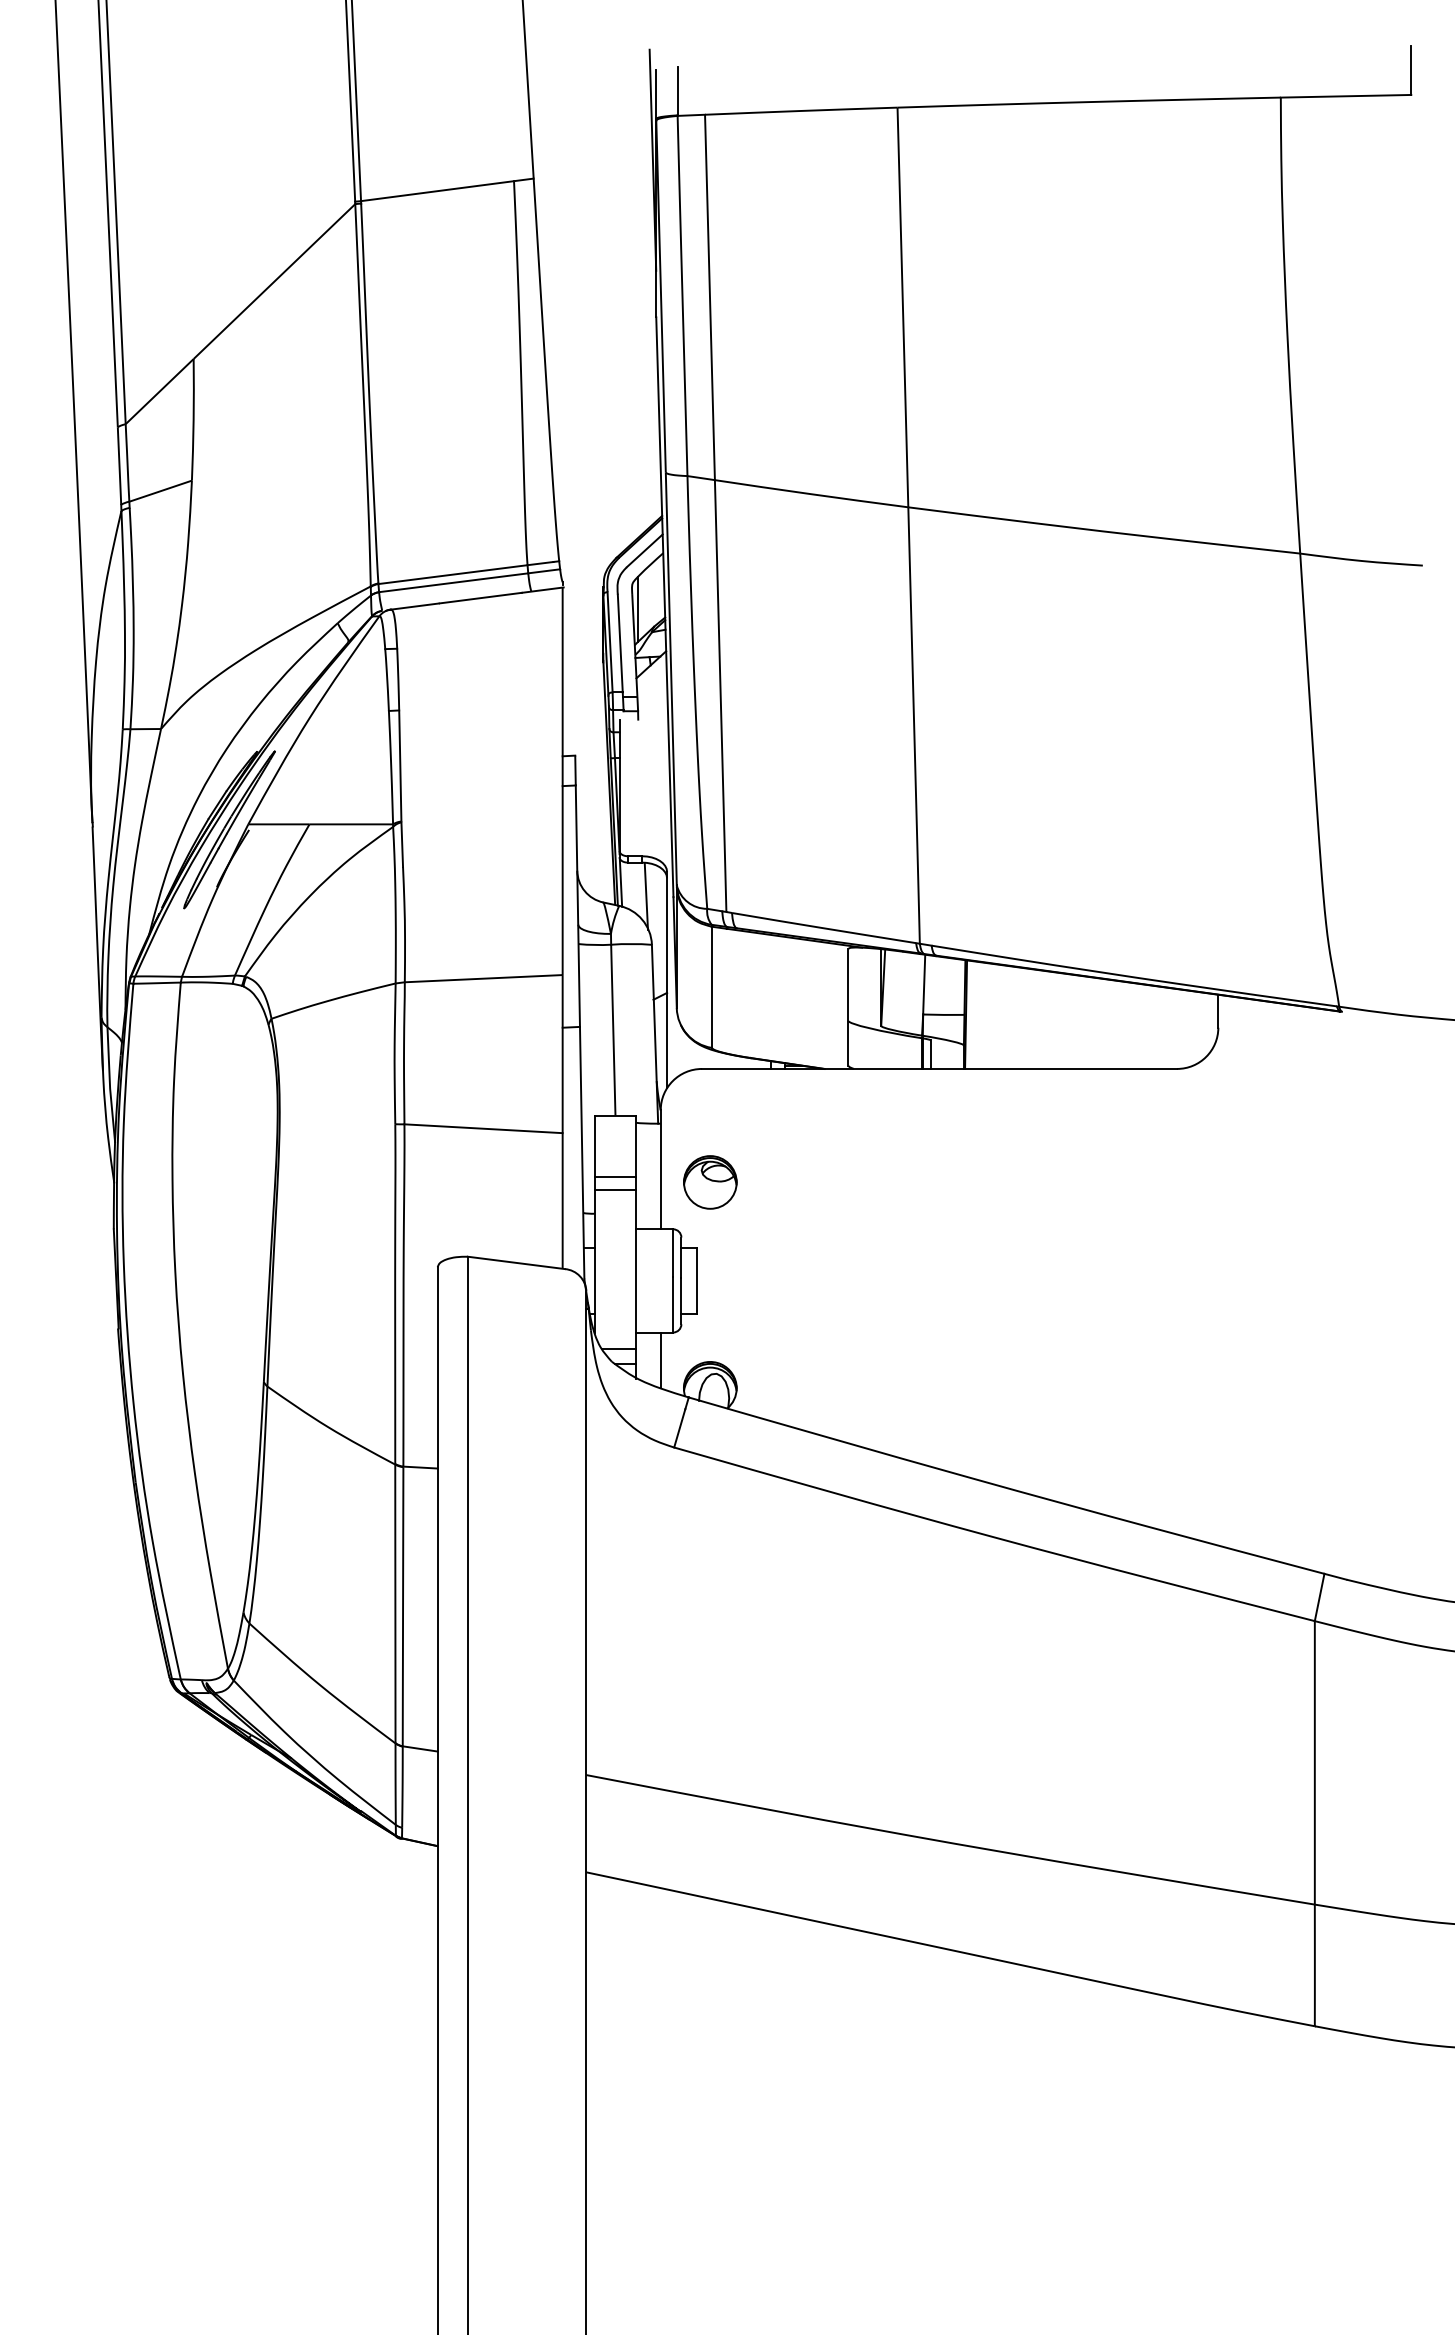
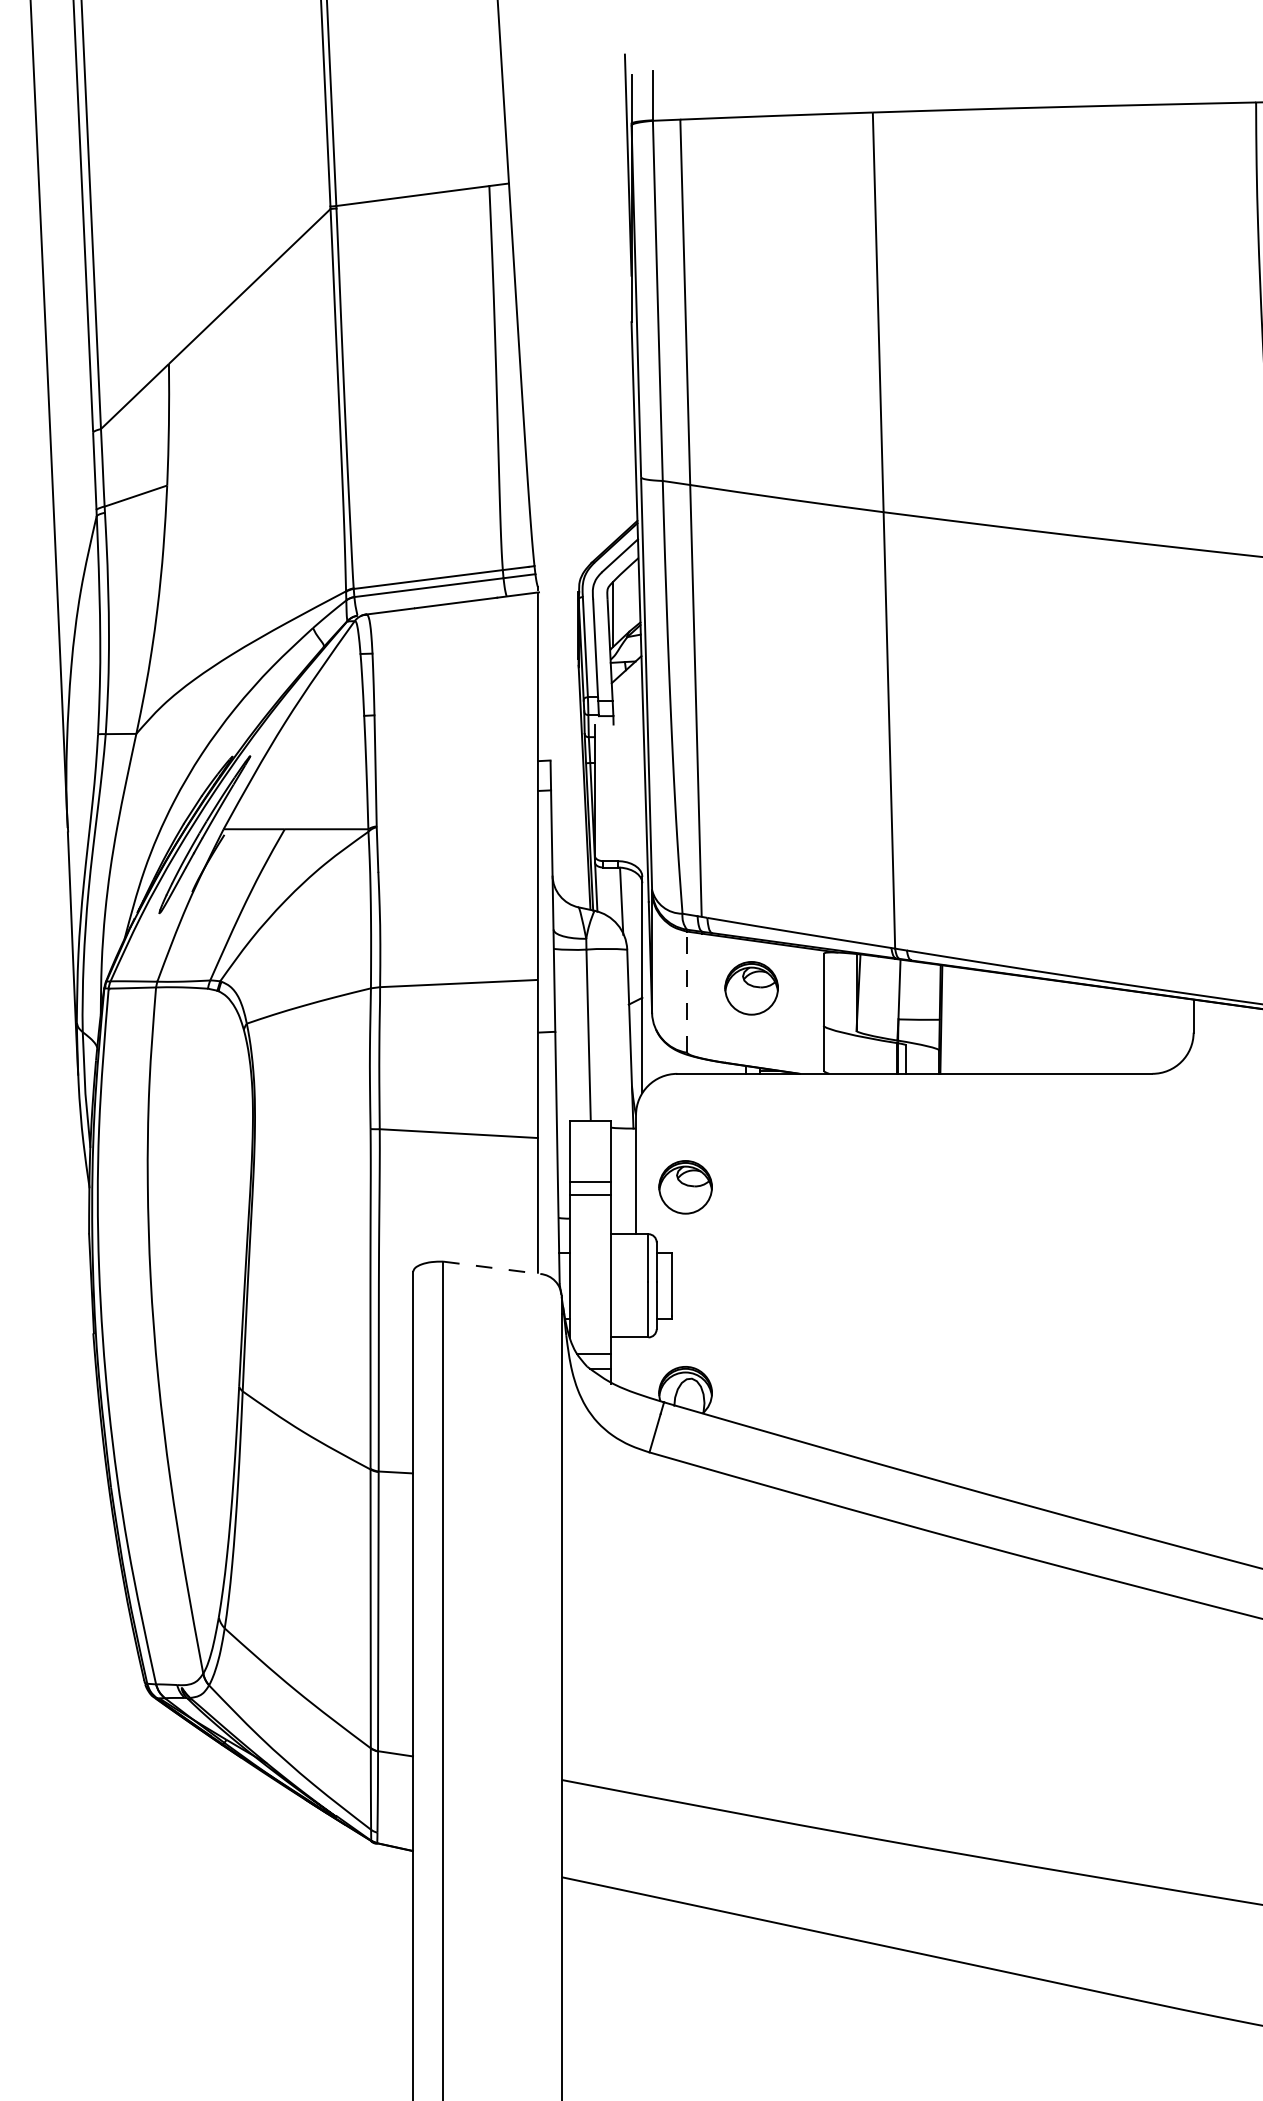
part: (776, 983) -> (751, 988), added
line: (711, 987) -> (686, 992), solid -> dashed
line: (516, 1262) -> (491, 1267), solid -> dashed
line: (660, 1360) -> (635, 1365), removed

